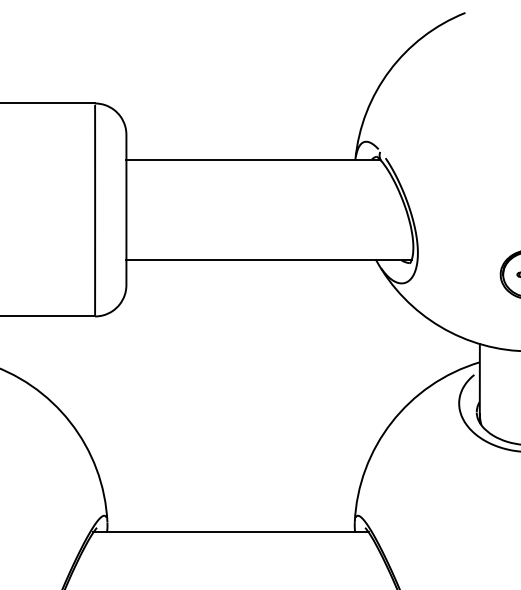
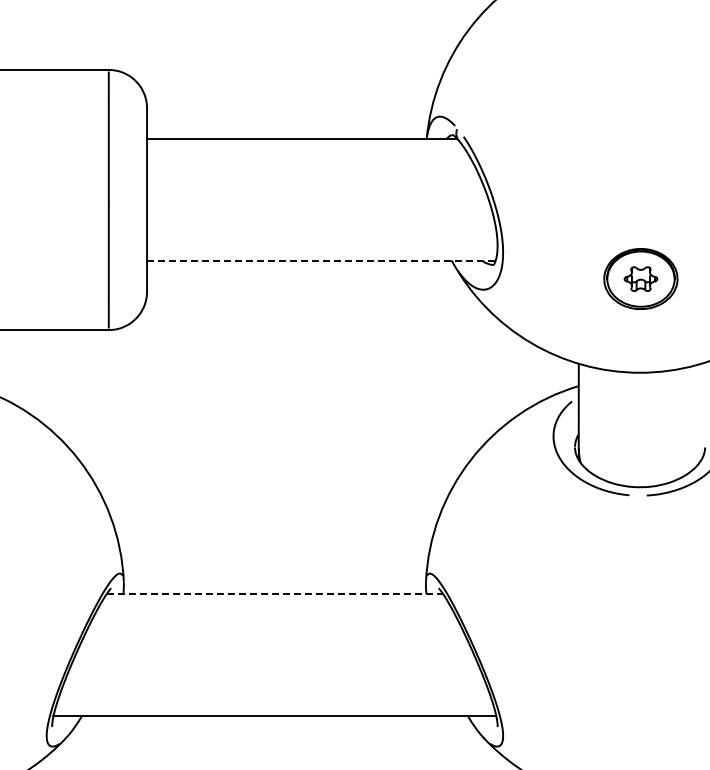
line: (269, 260) -> (321, 261), solid -> dashed
line: (231, 532) -> (275, 593), solid -> dashed

